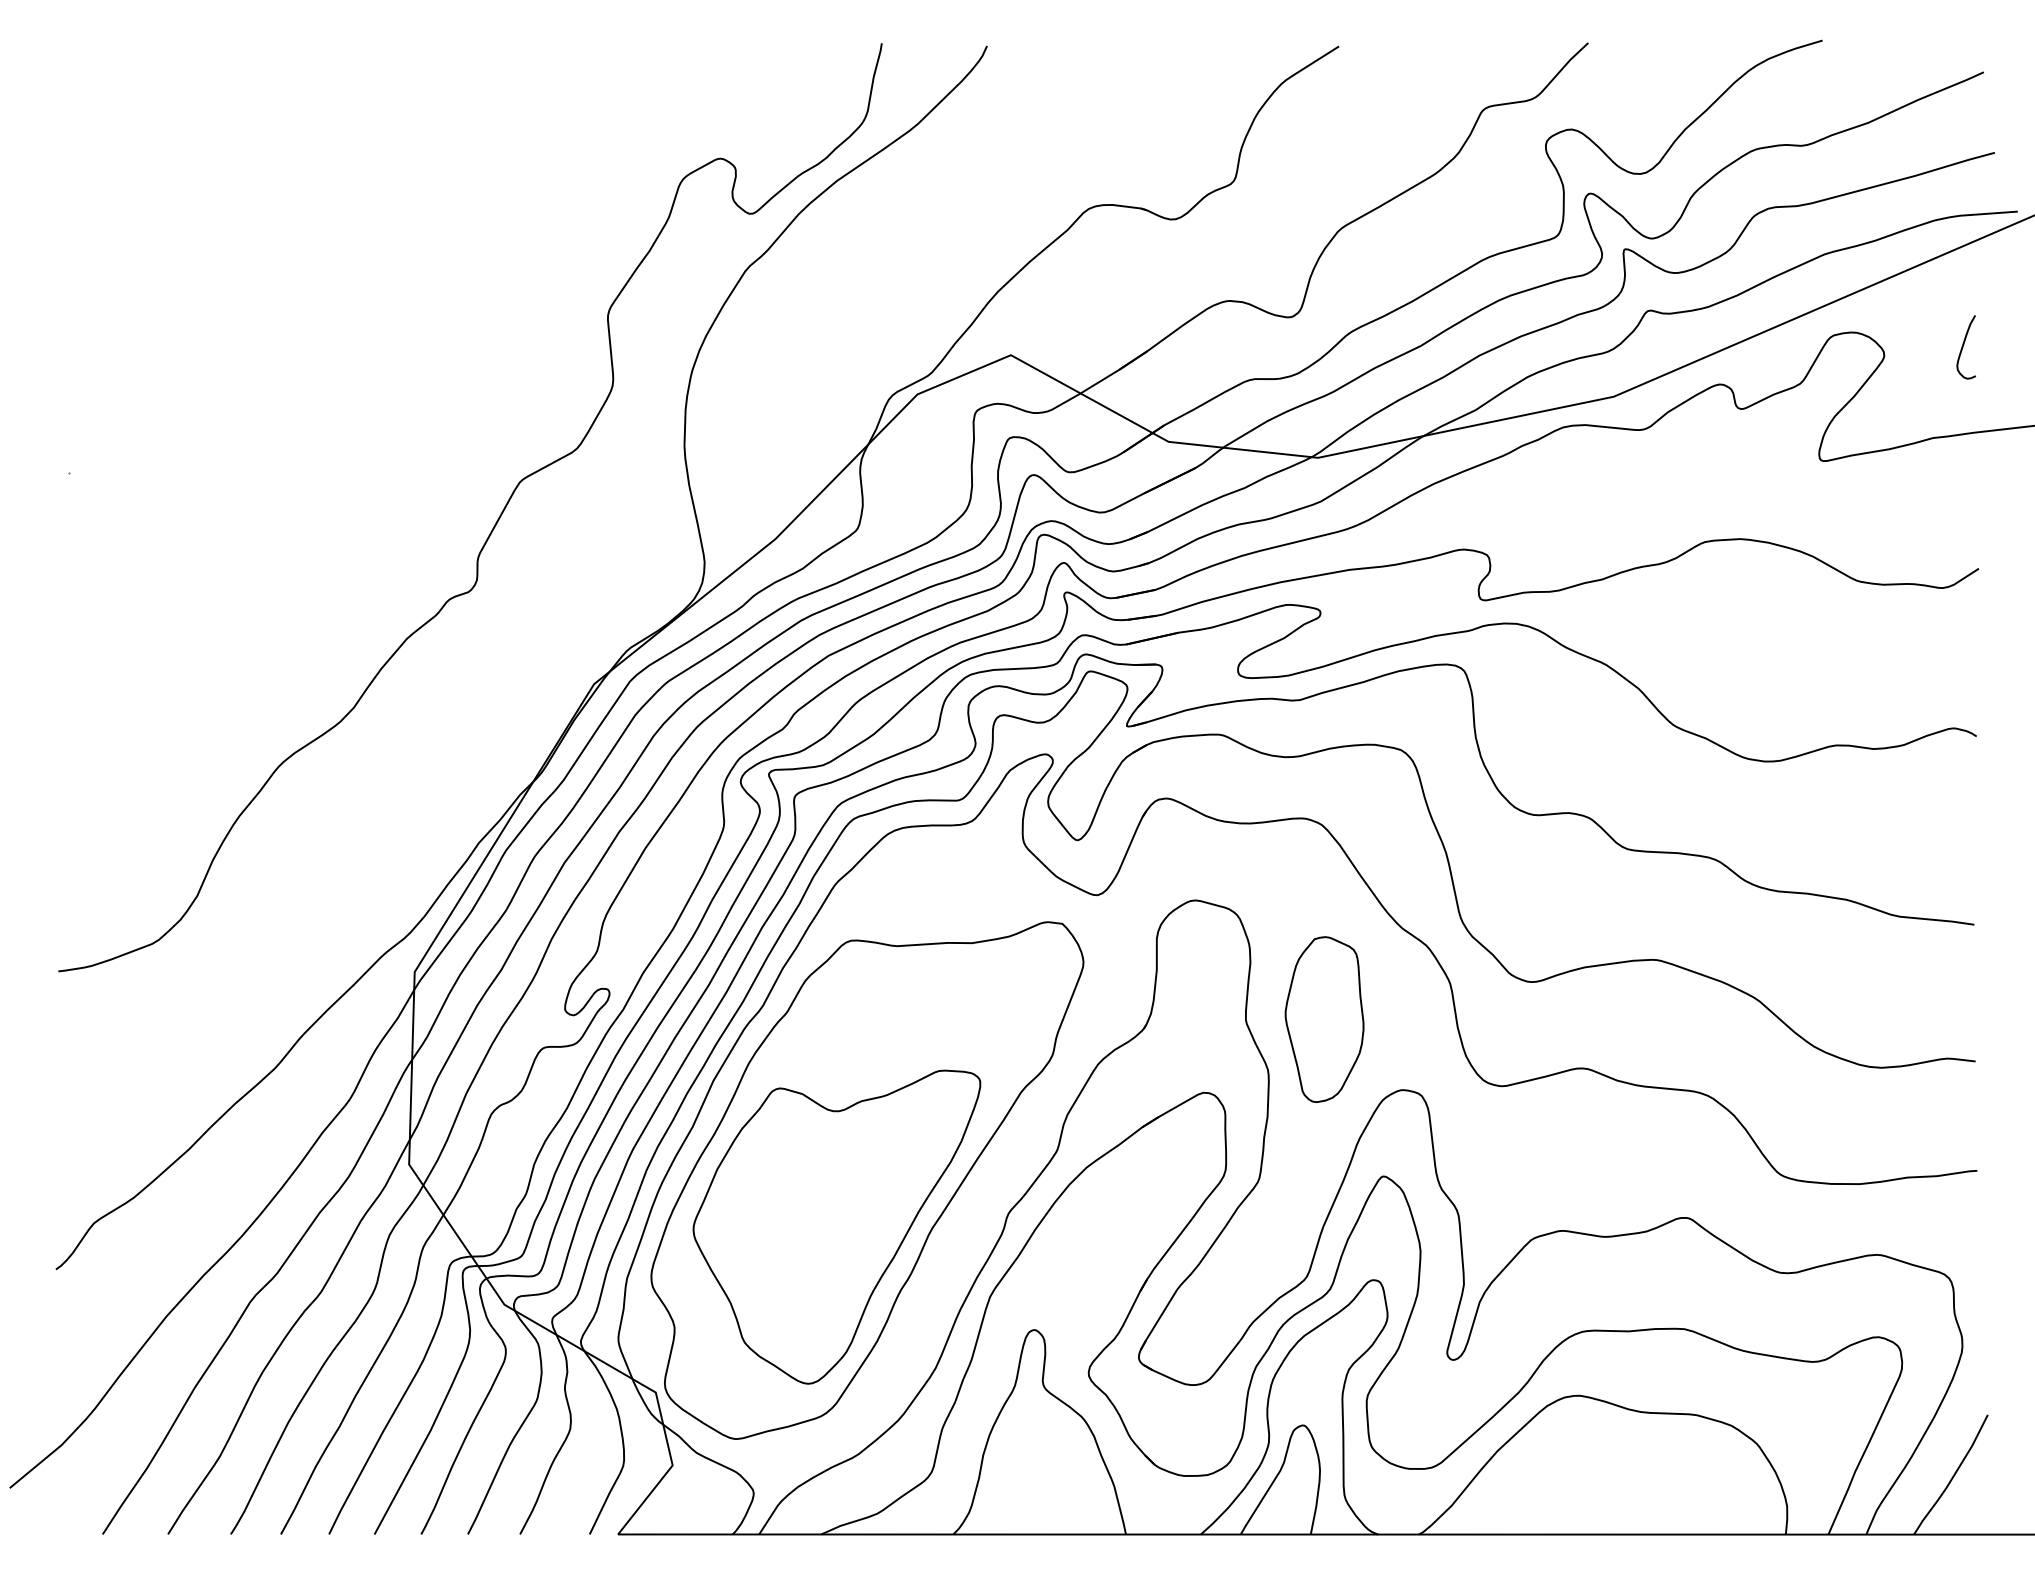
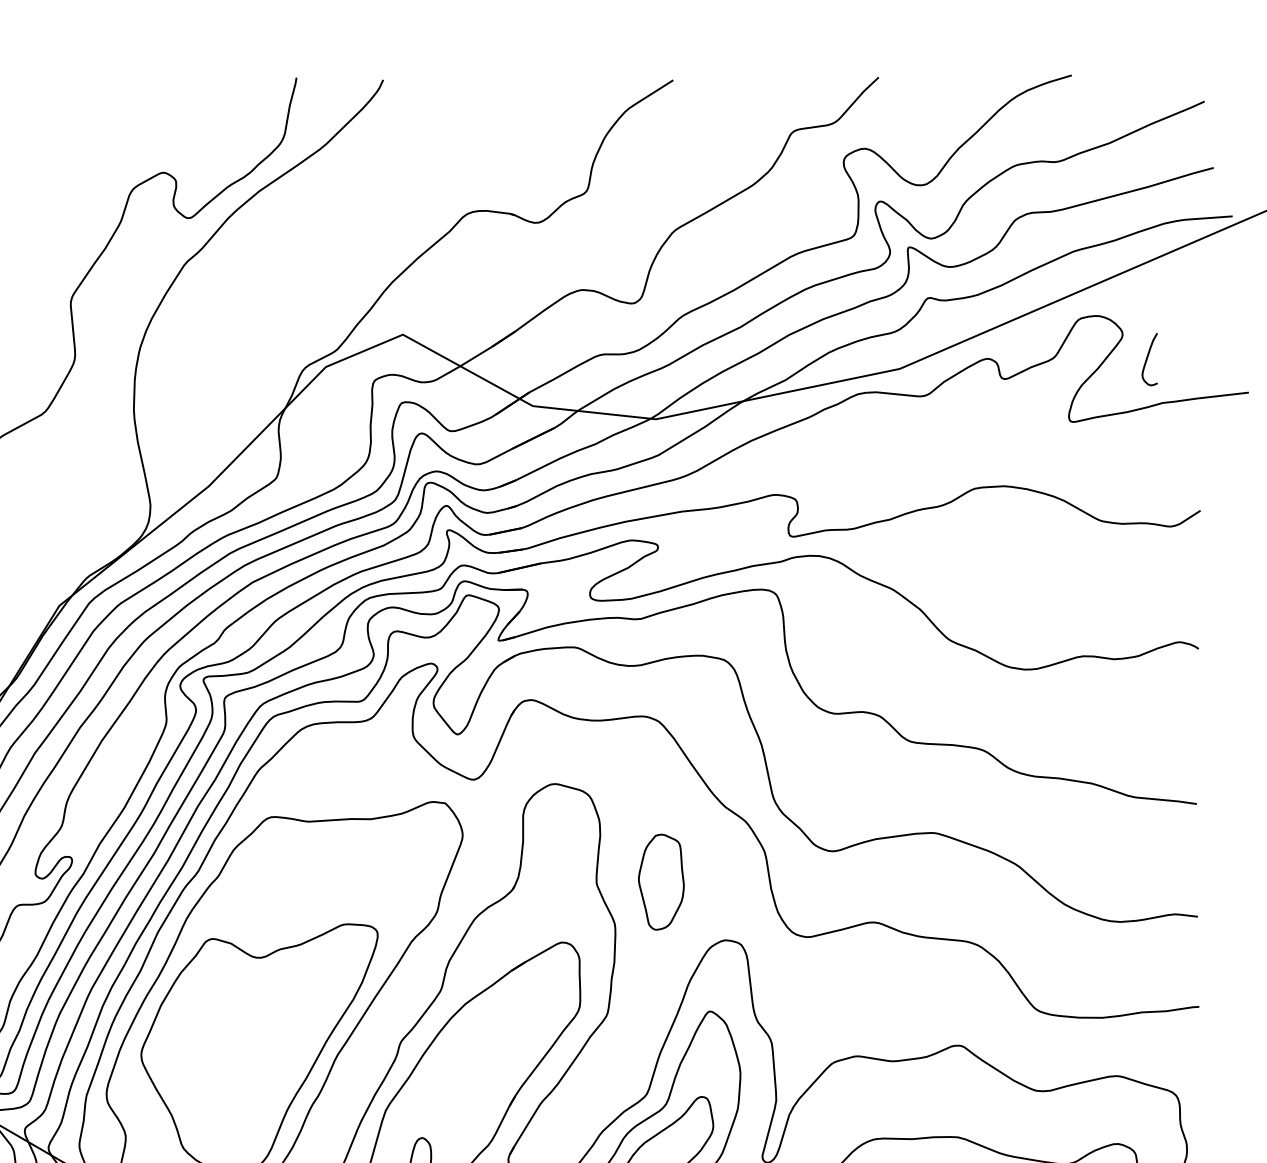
curve: (1963, 347) -> (1147, 359), moved
part: (1324, 1019) -> (661, 882), size x0.7

